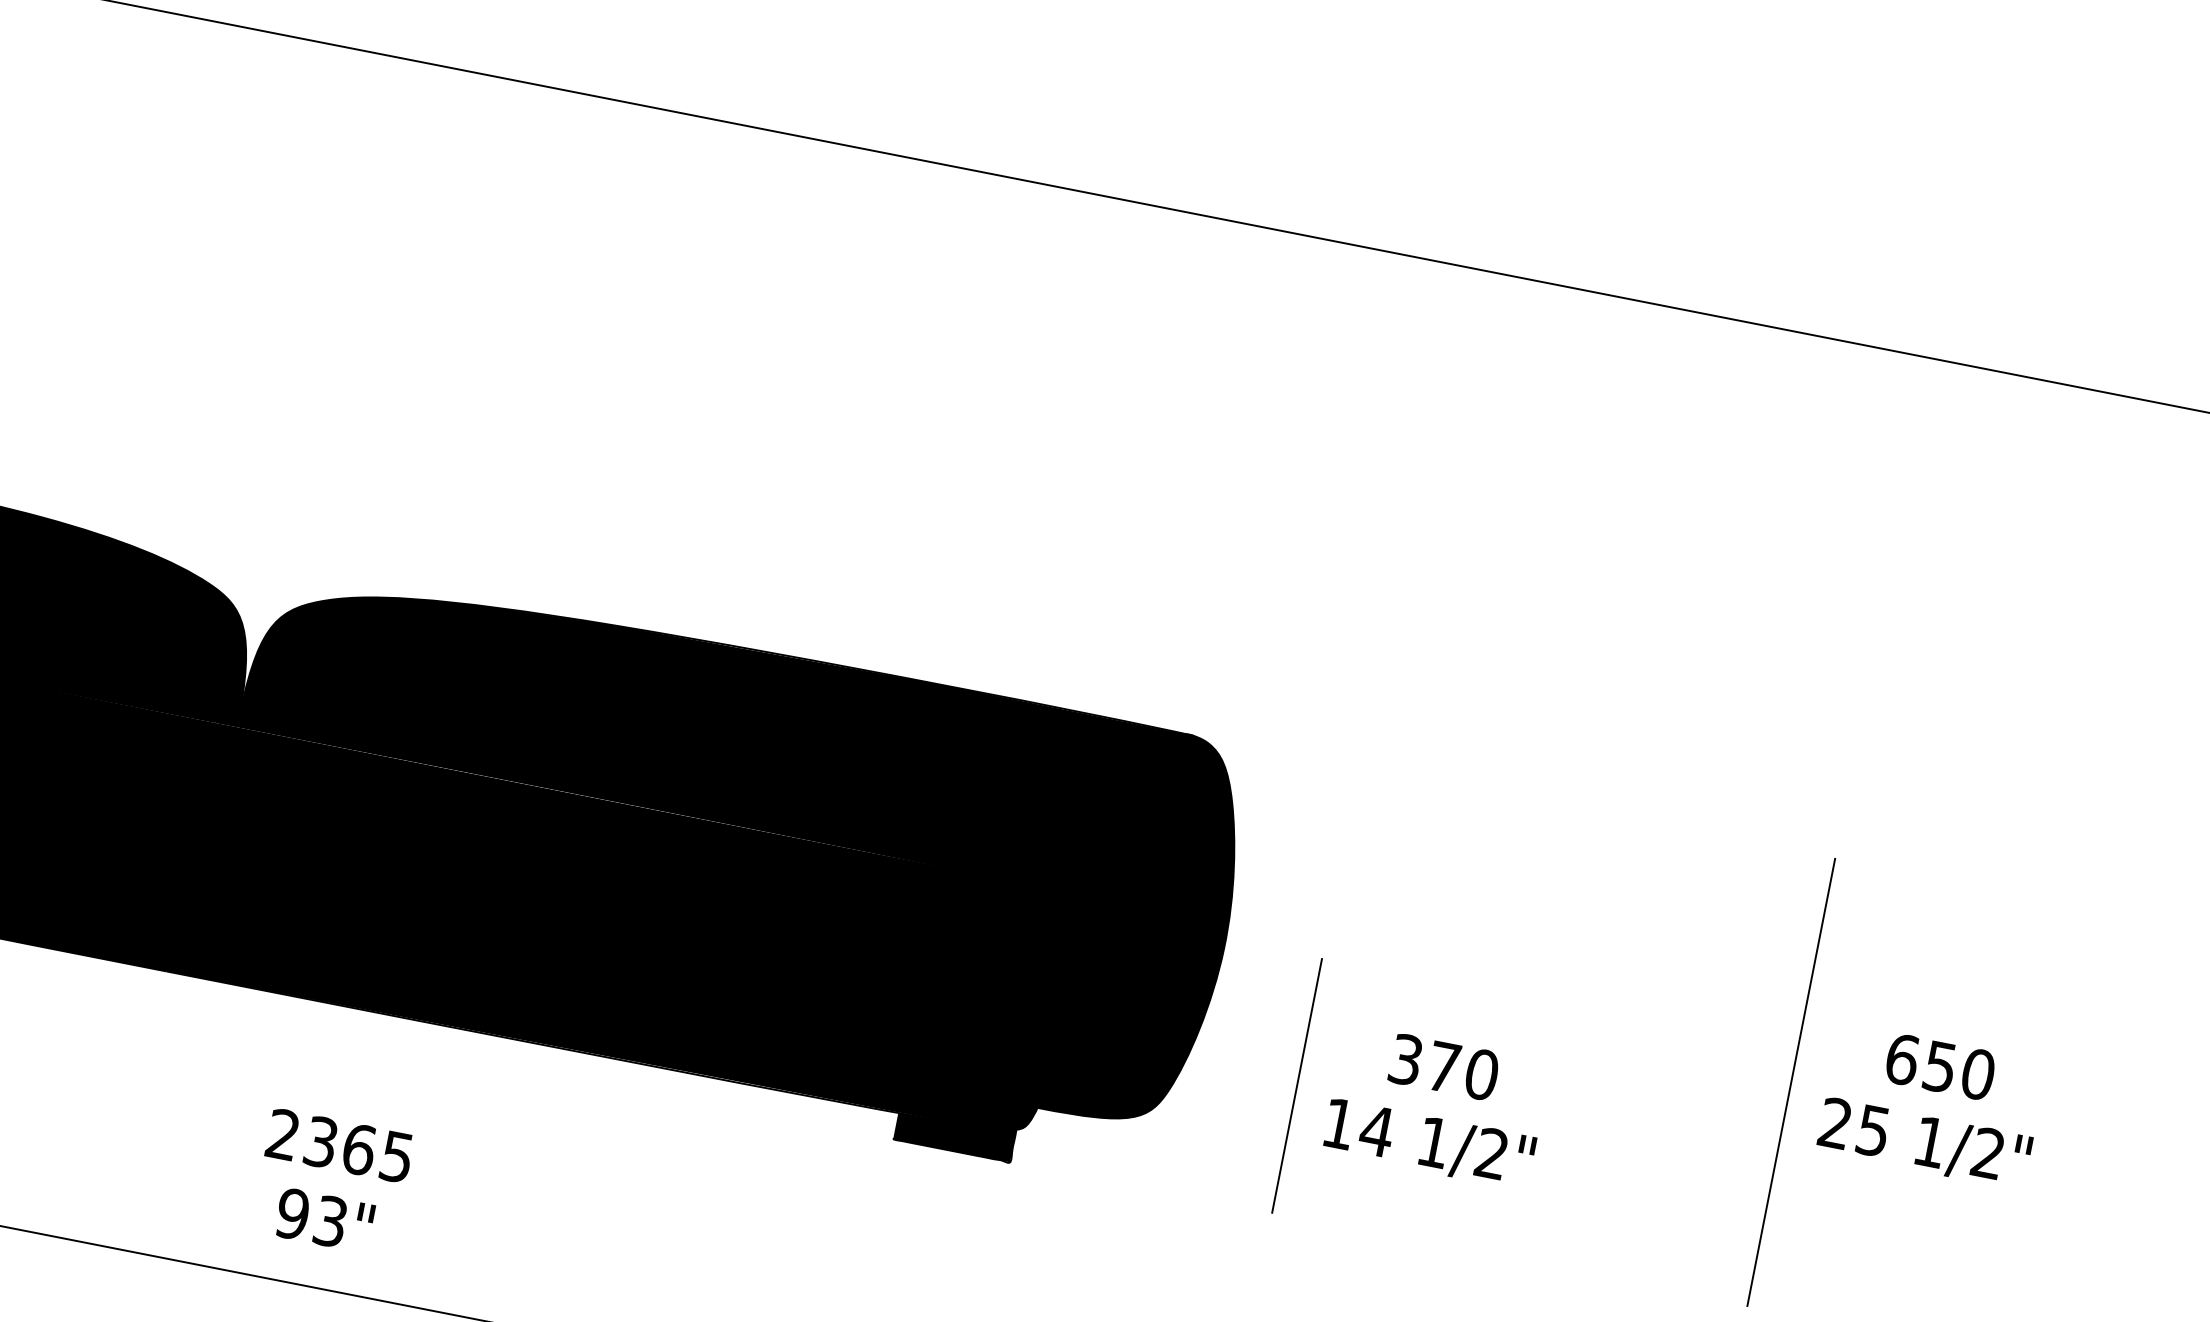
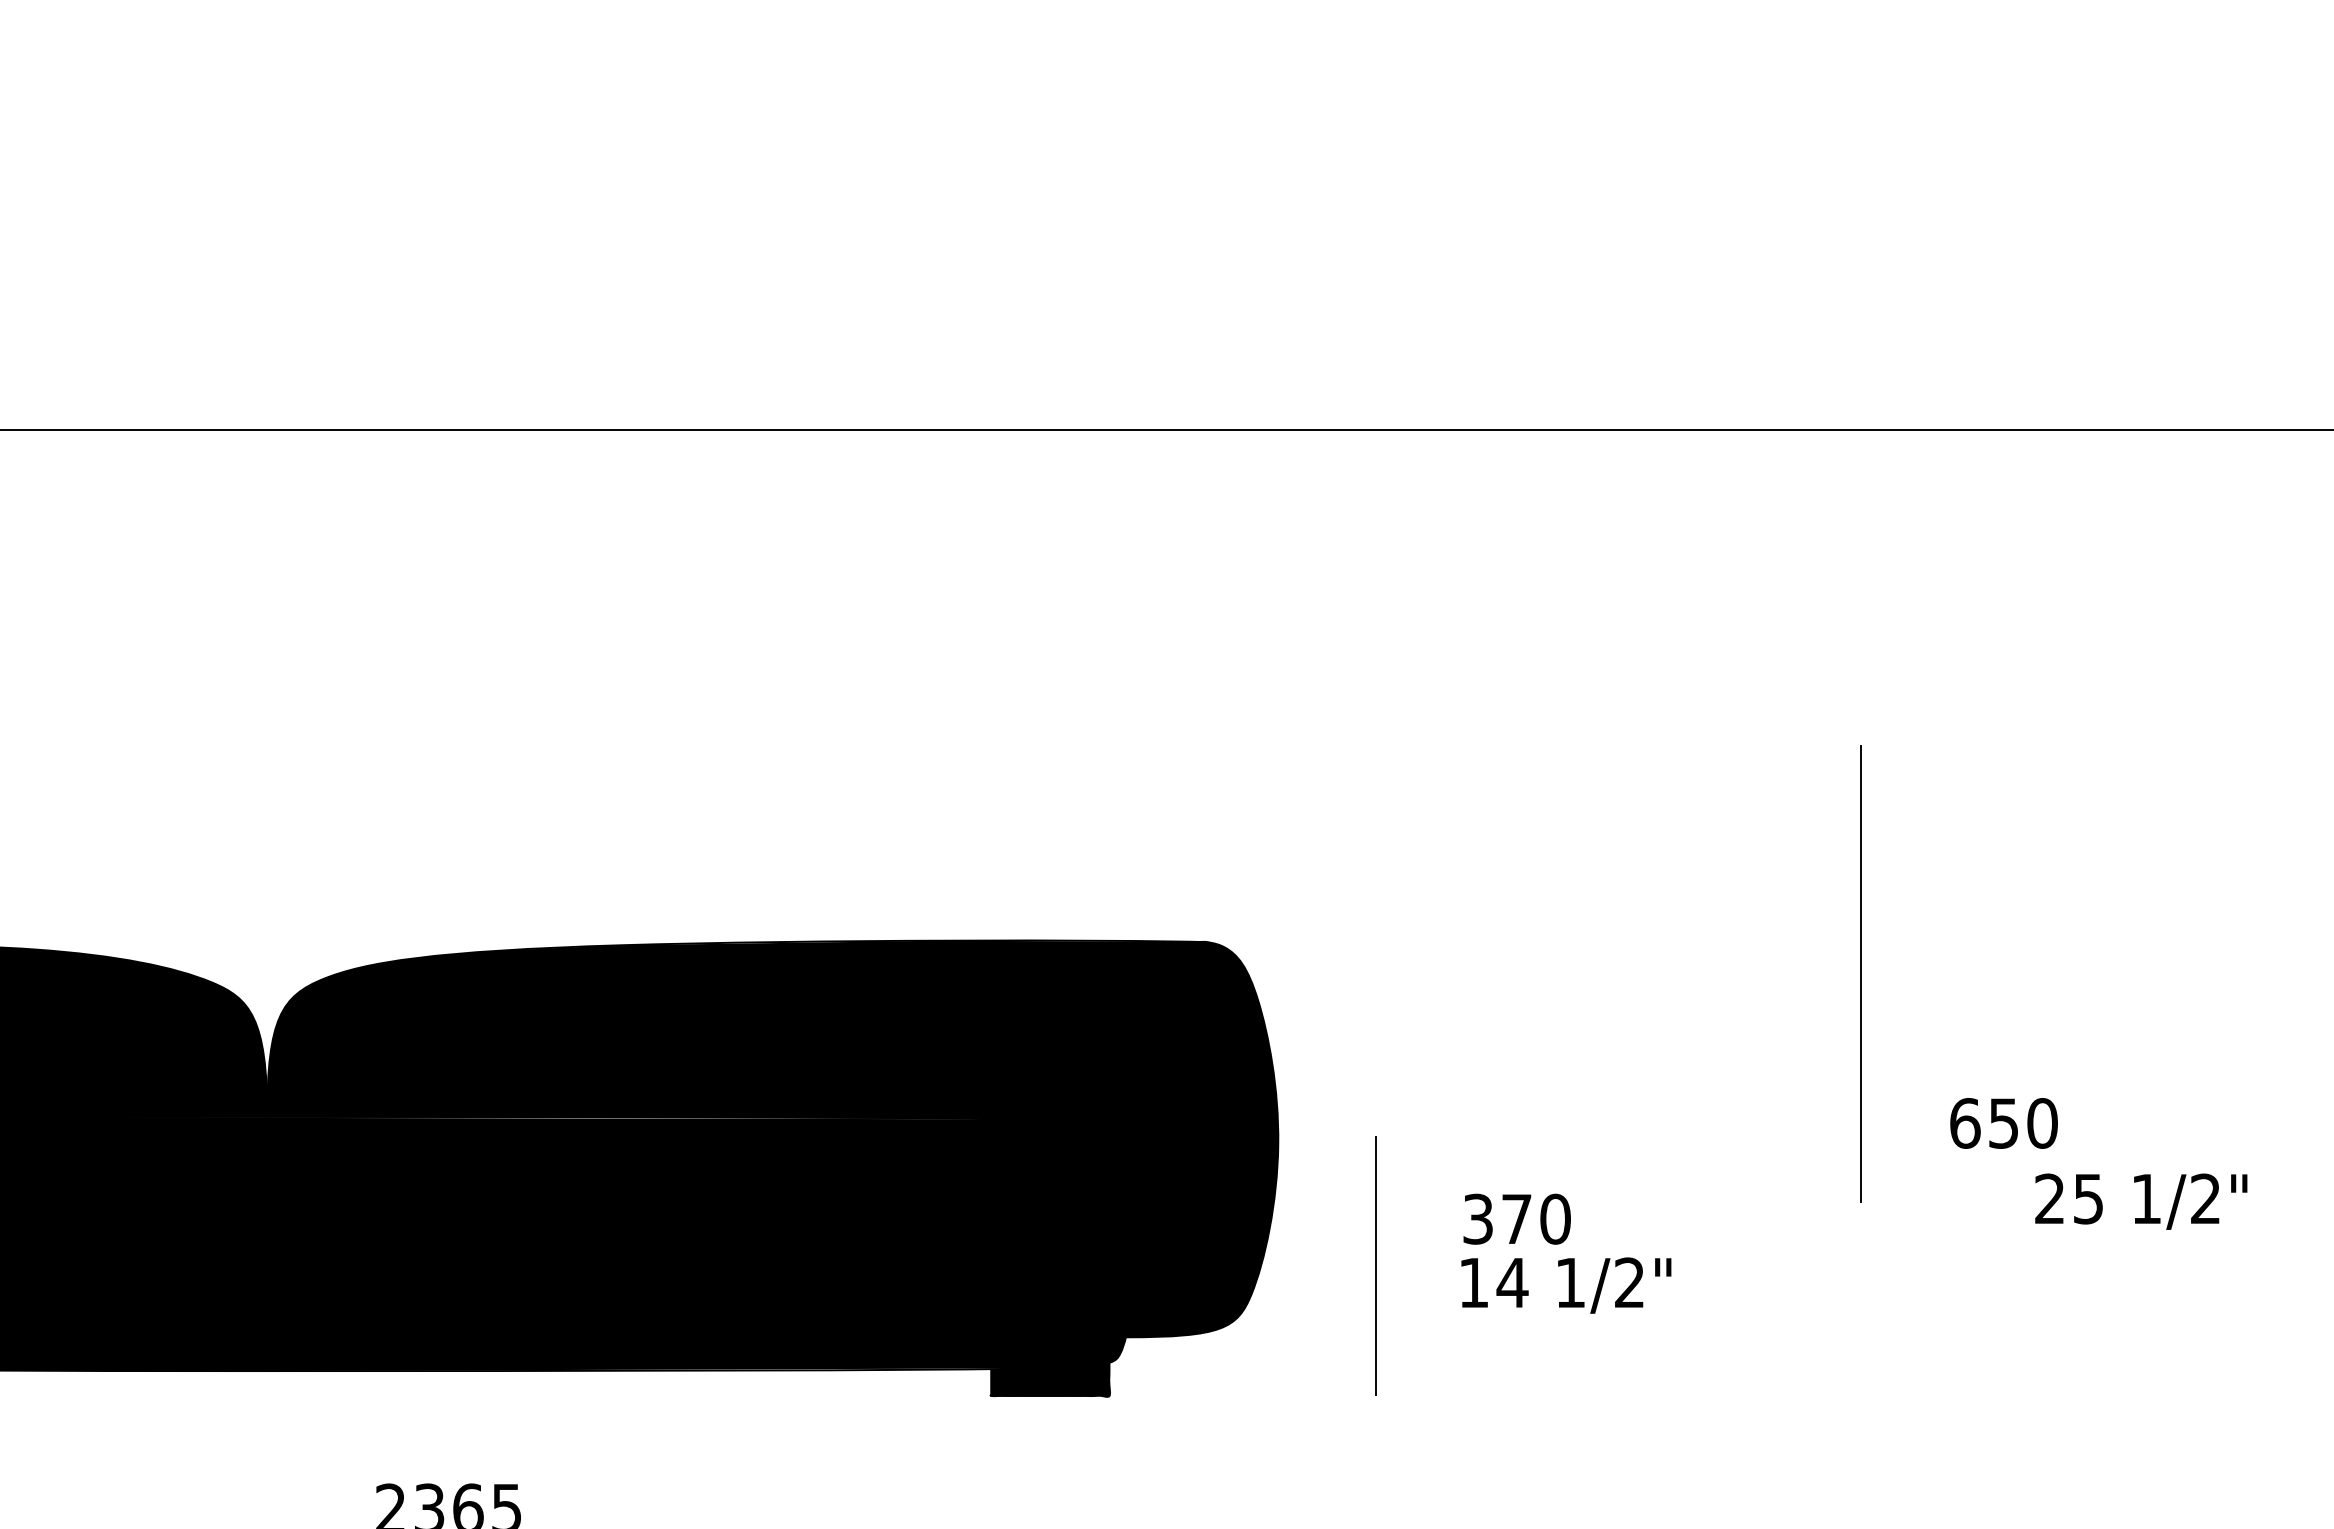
line: (1791, 1081) -> (1860, 973), moved
text: (1924, 1143) -> (2141, 1201), moved
text: (1429, 1144) -> (1566, 1285), moved

